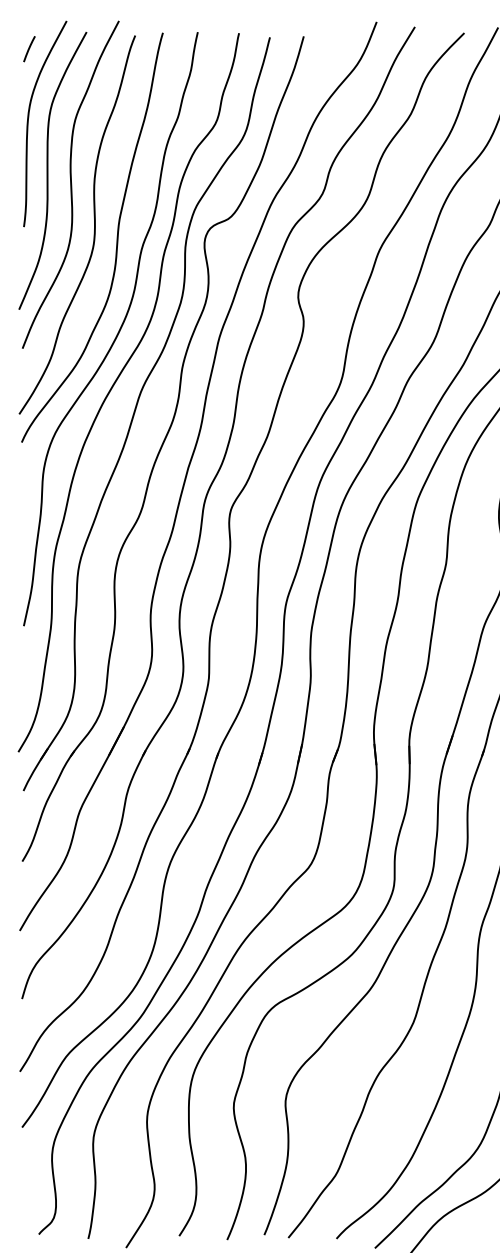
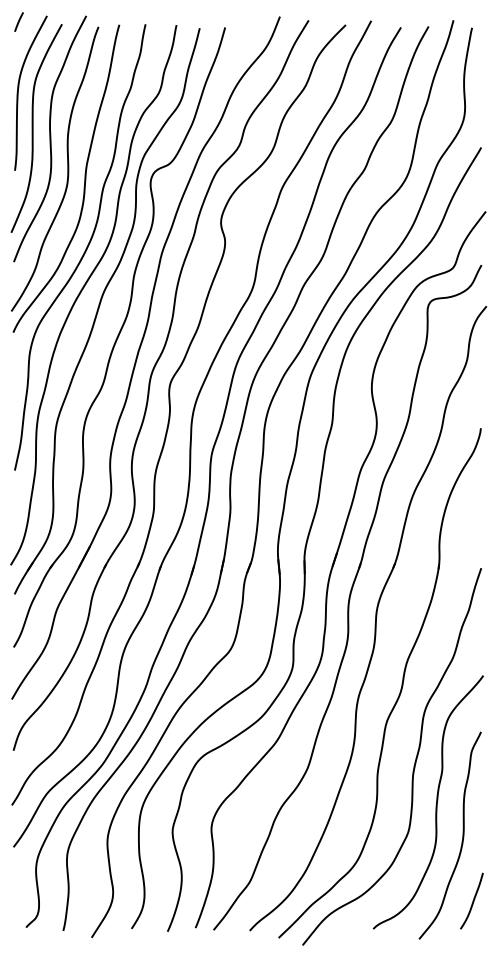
line: (28, 48) -> (18, 21), moved

